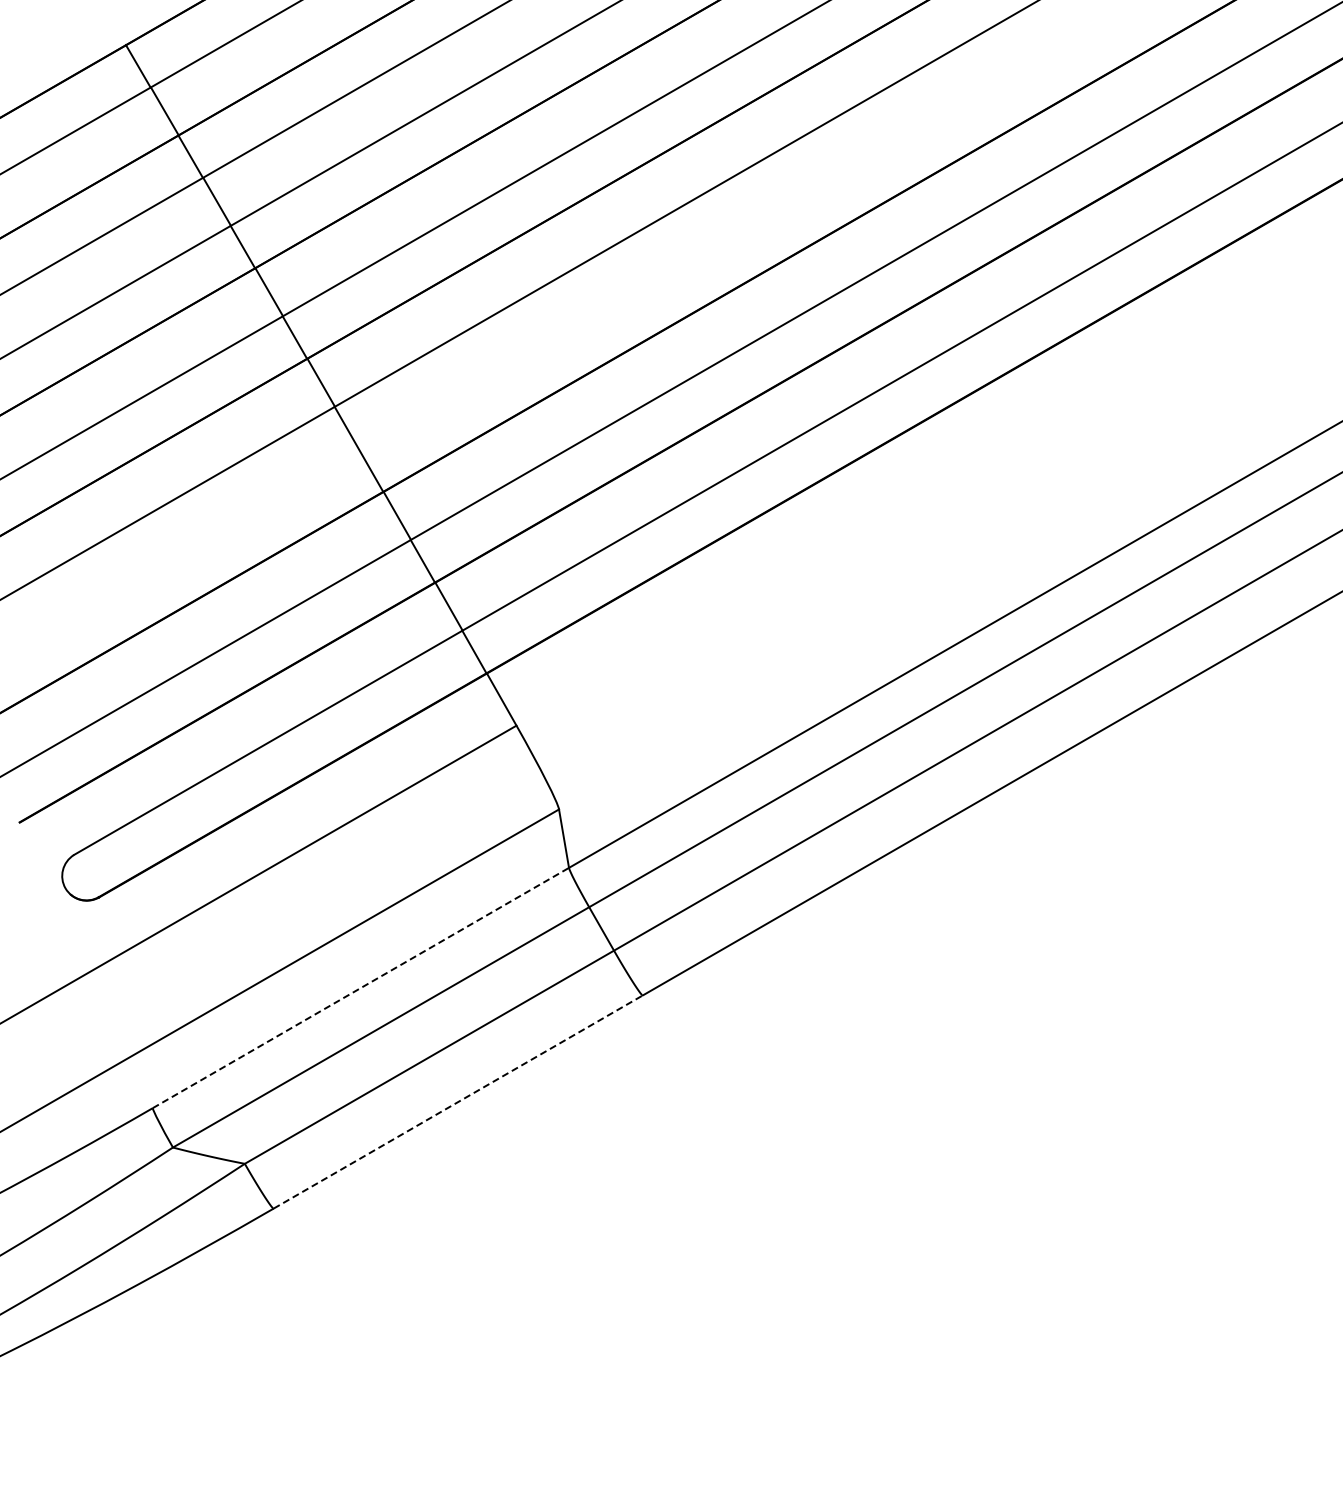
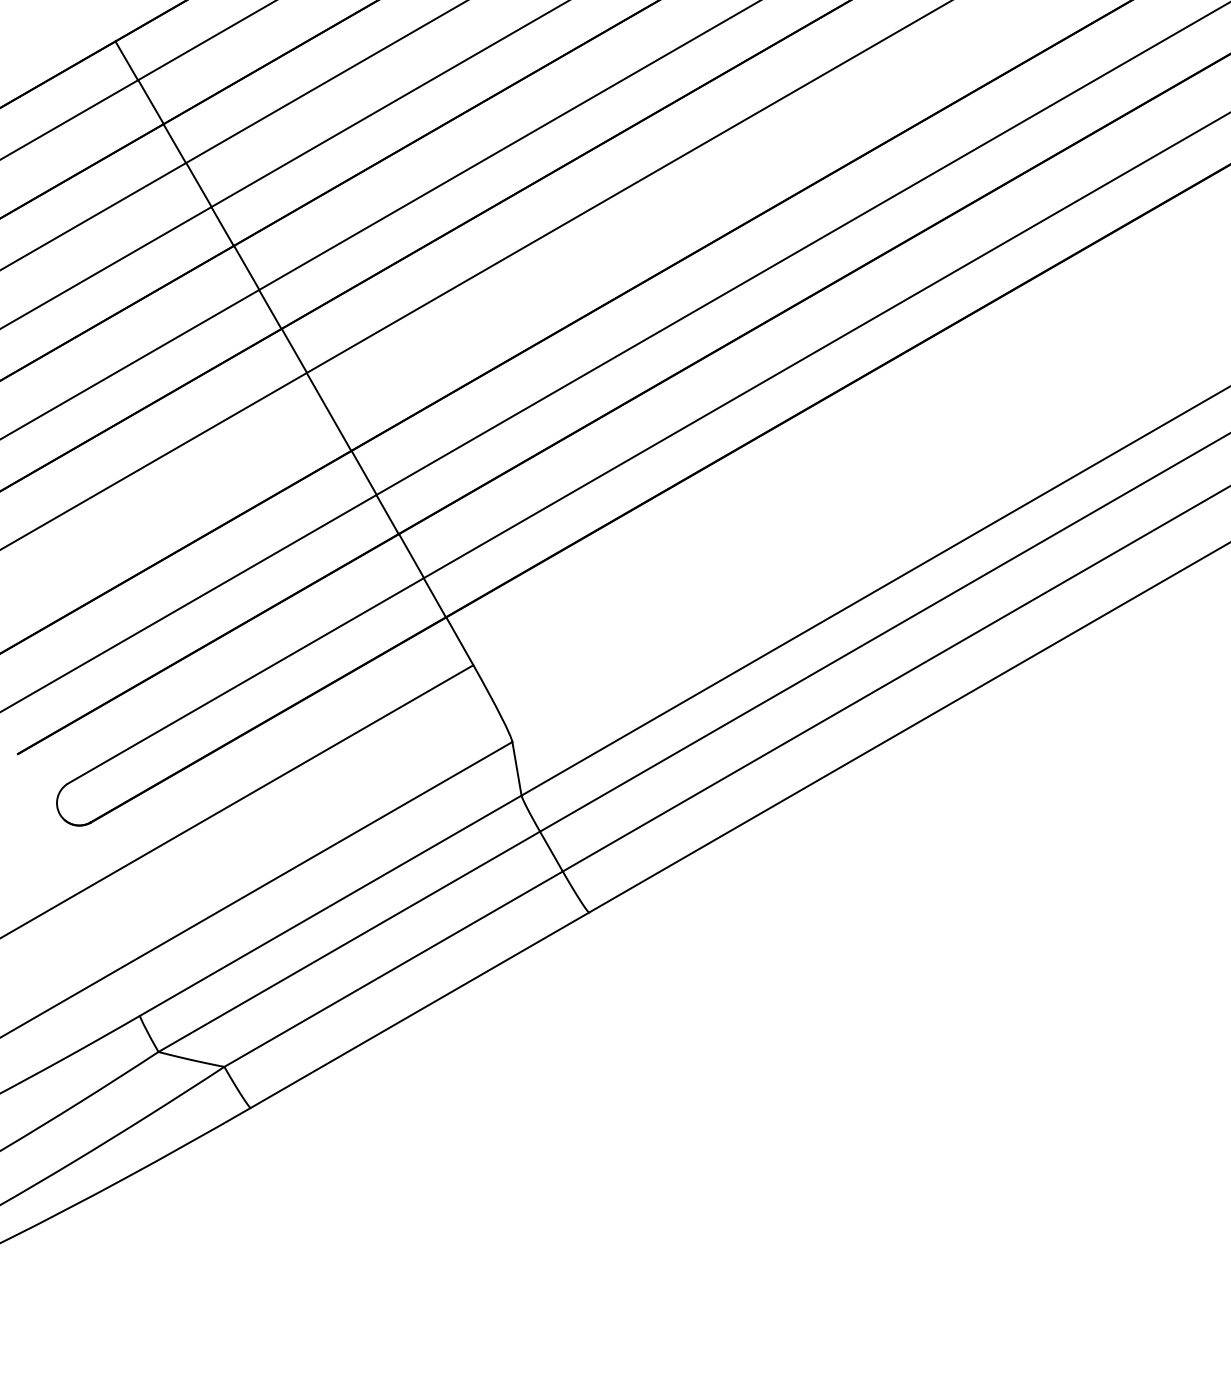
line: (361, 987) -> (331, 905), dashed -> solid
line: (458, 1101) -> (420, 1009), dashed -> solid

